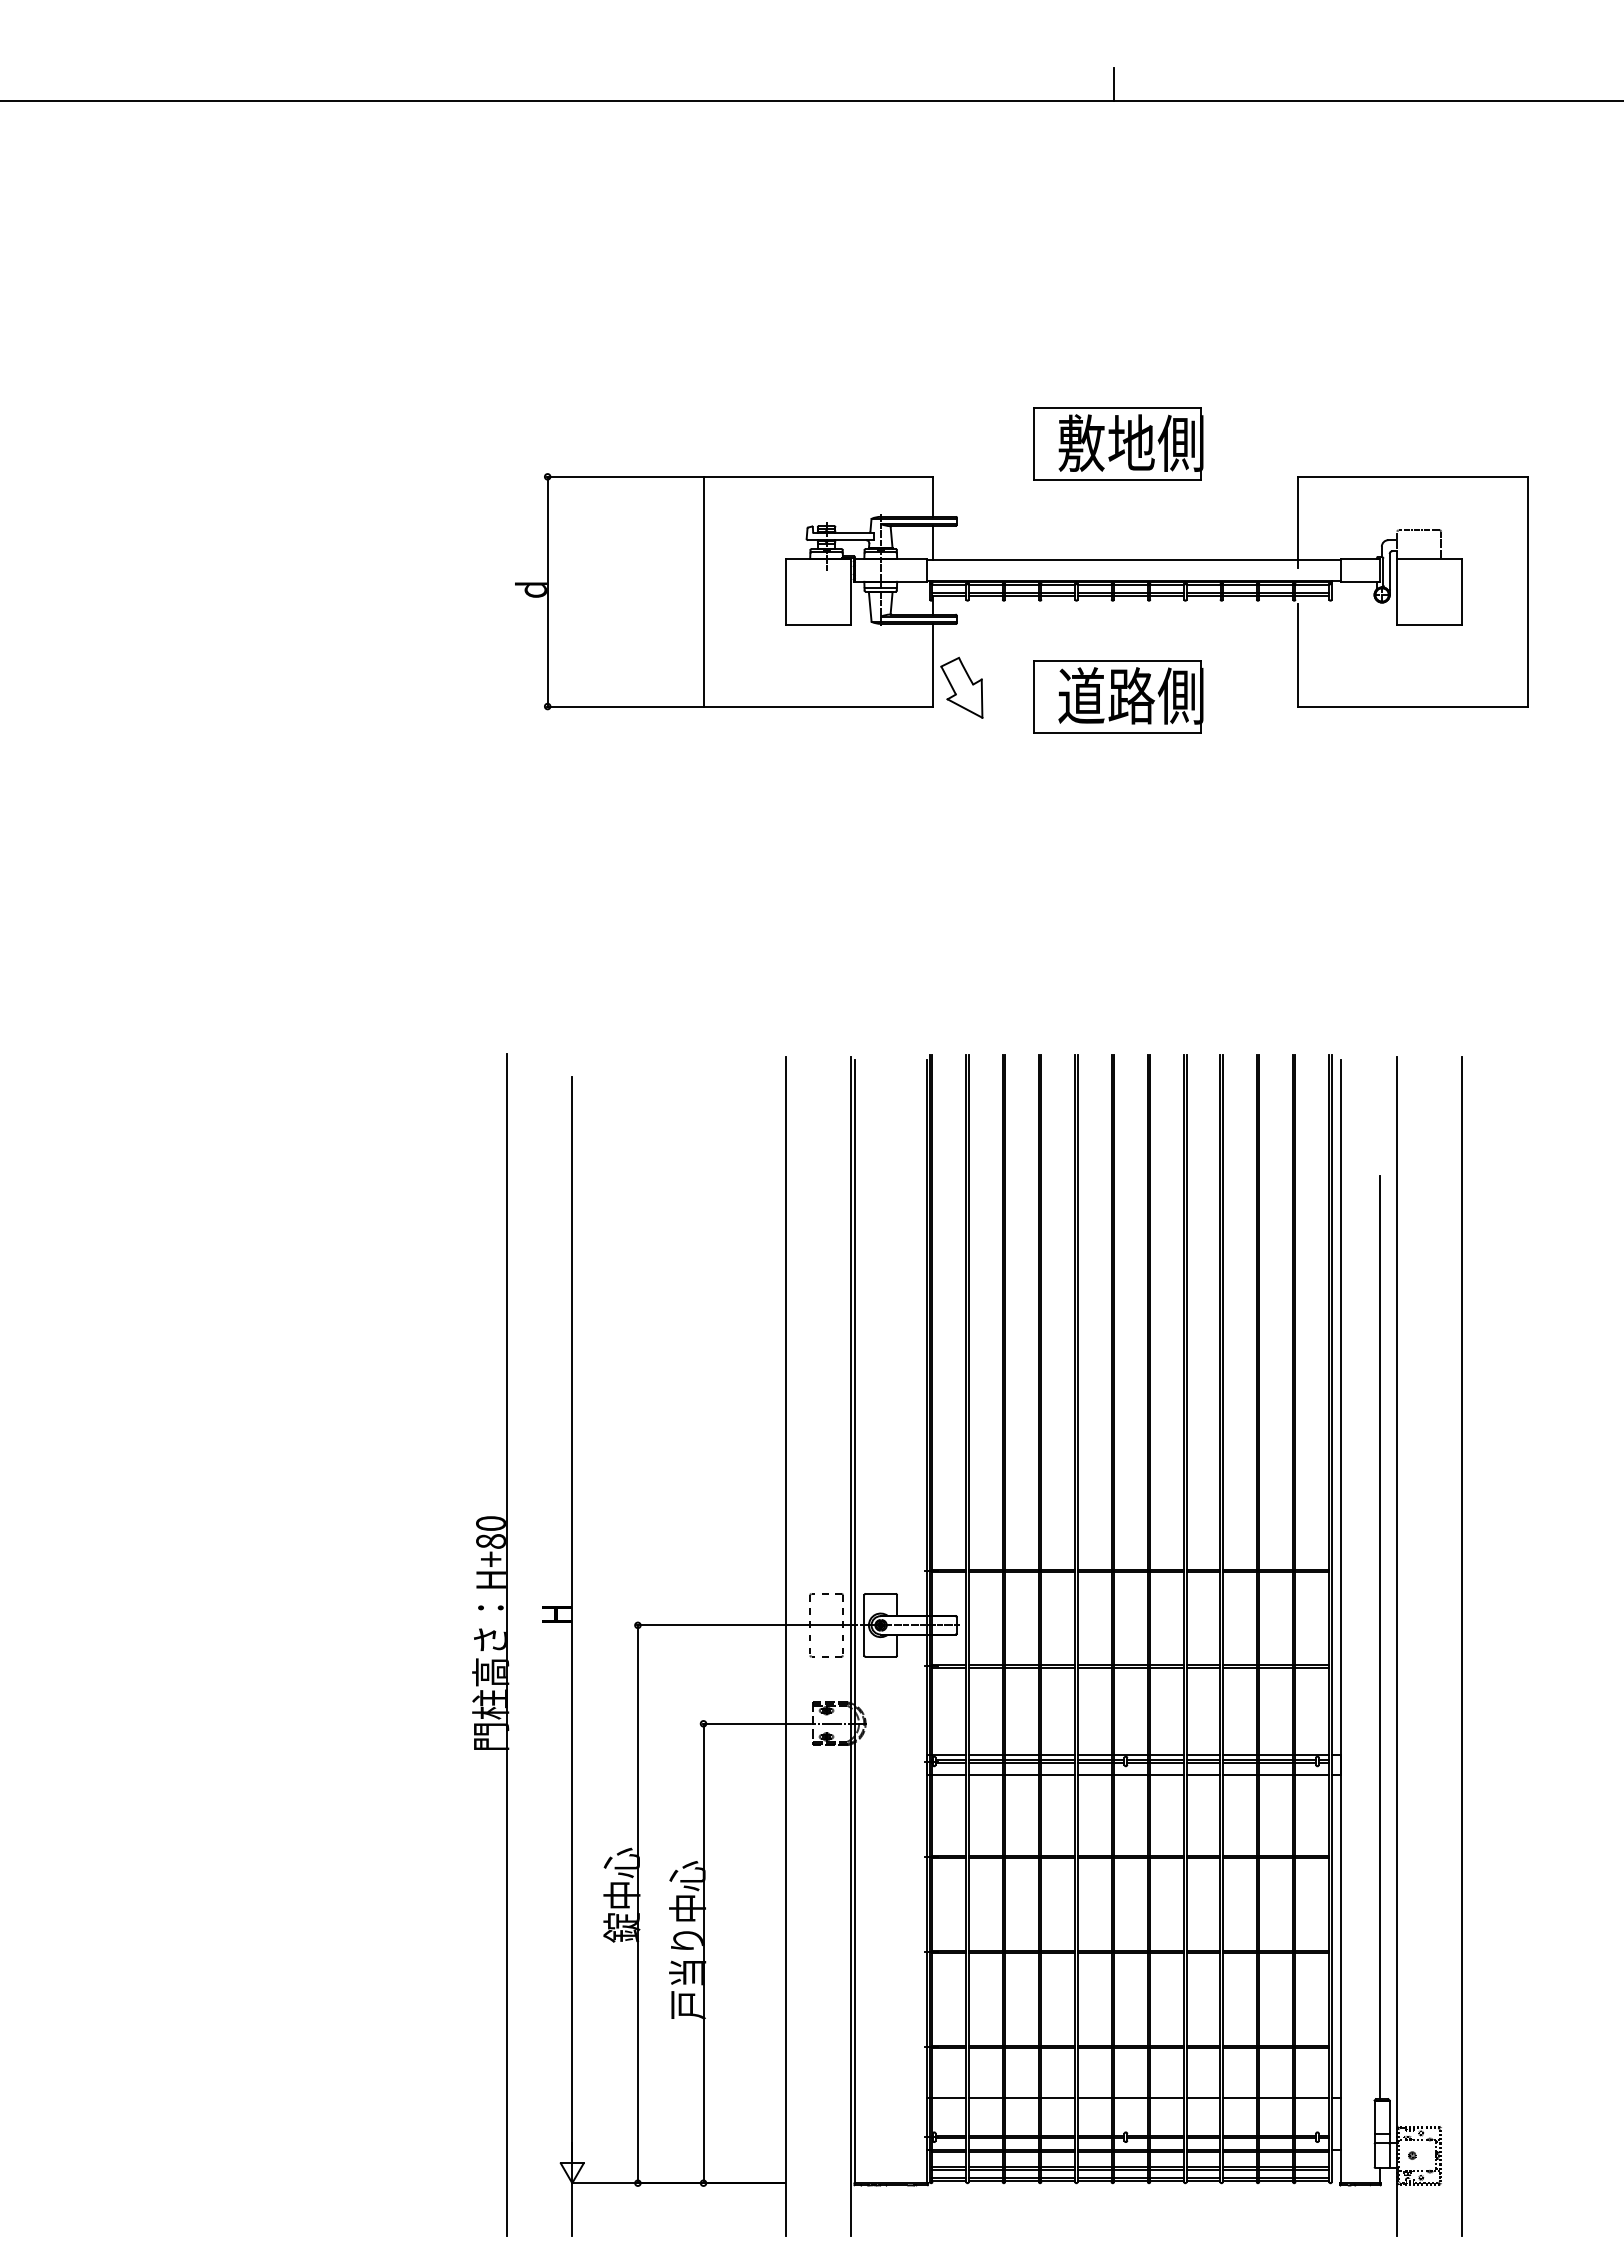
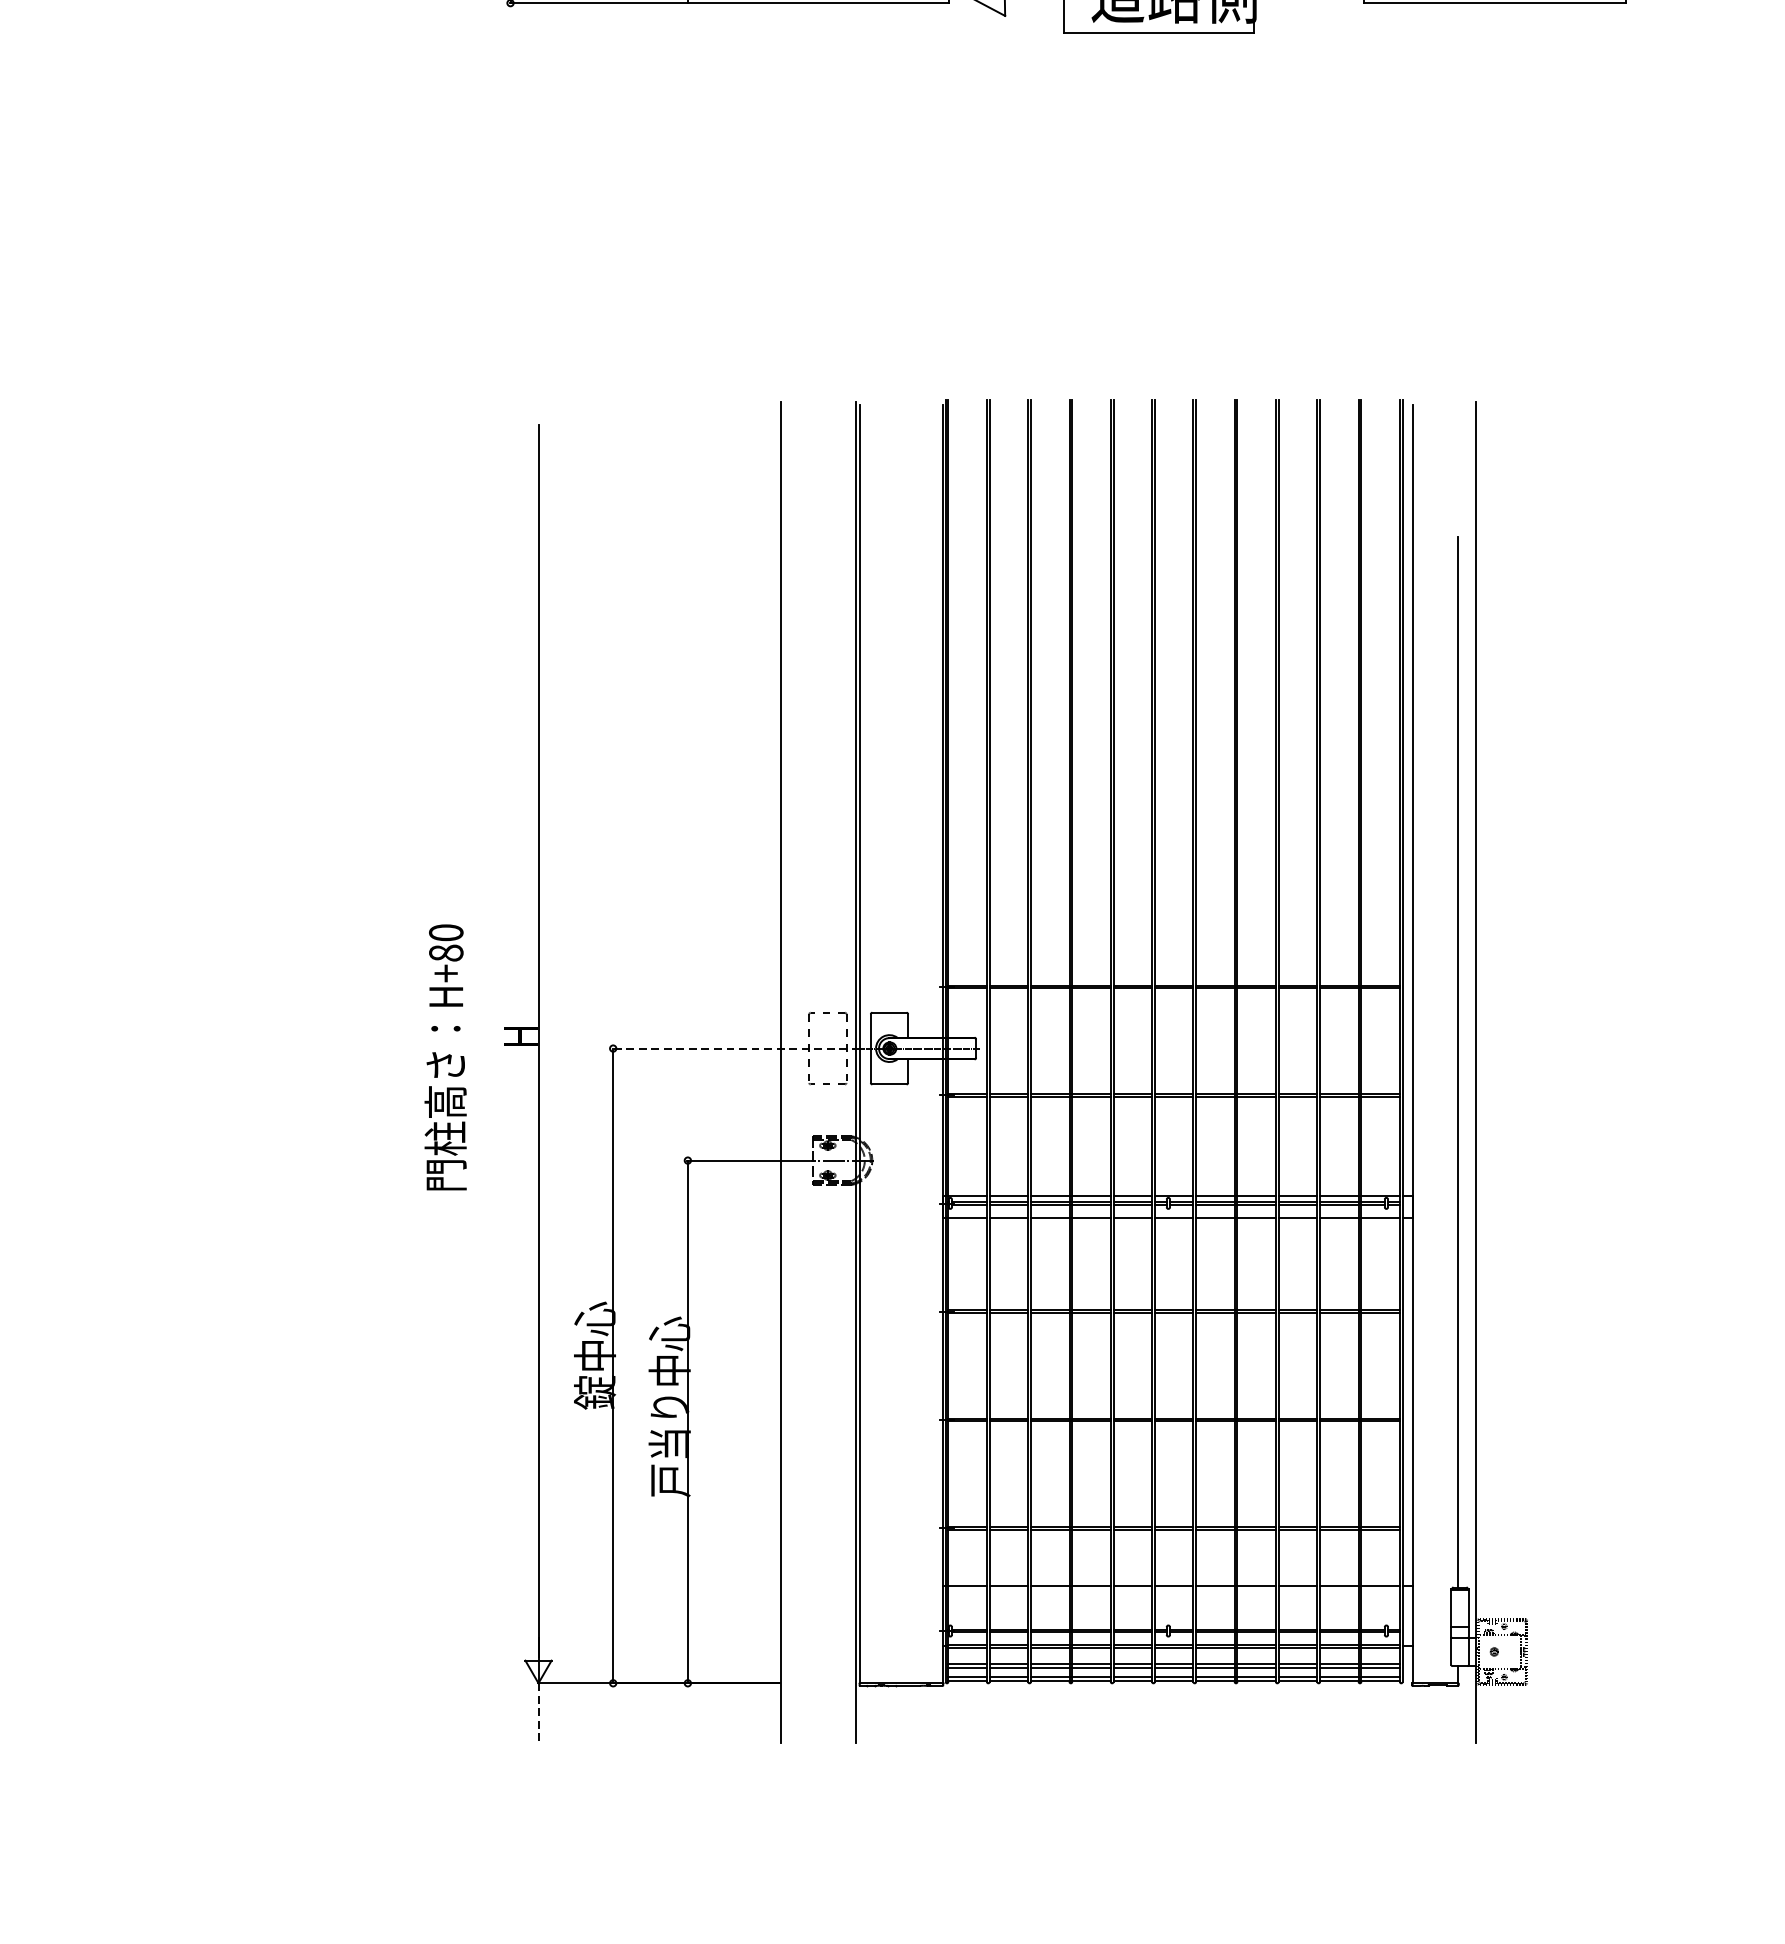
line: (745, 1625) -> (735, 1048), solid -> dashed
line: (506, 1644) -> (463, 1070), removed
line: (1462, 1645) -> (1551, 1071), removed
line: (572, 2209) -> (538, 1713), solid -> dashed

